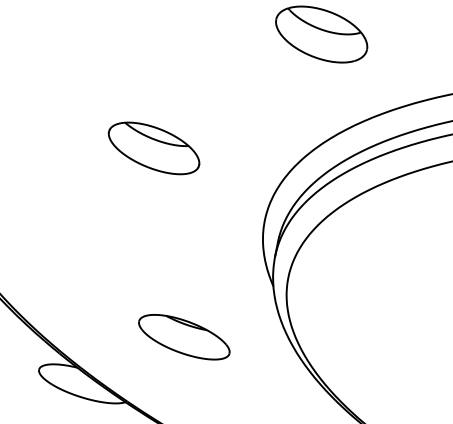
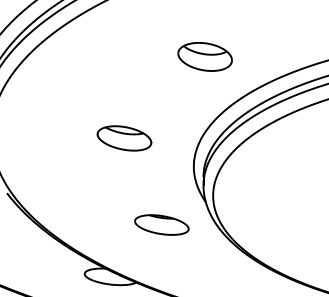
part: (183, 336) -> (161, 224), moved

